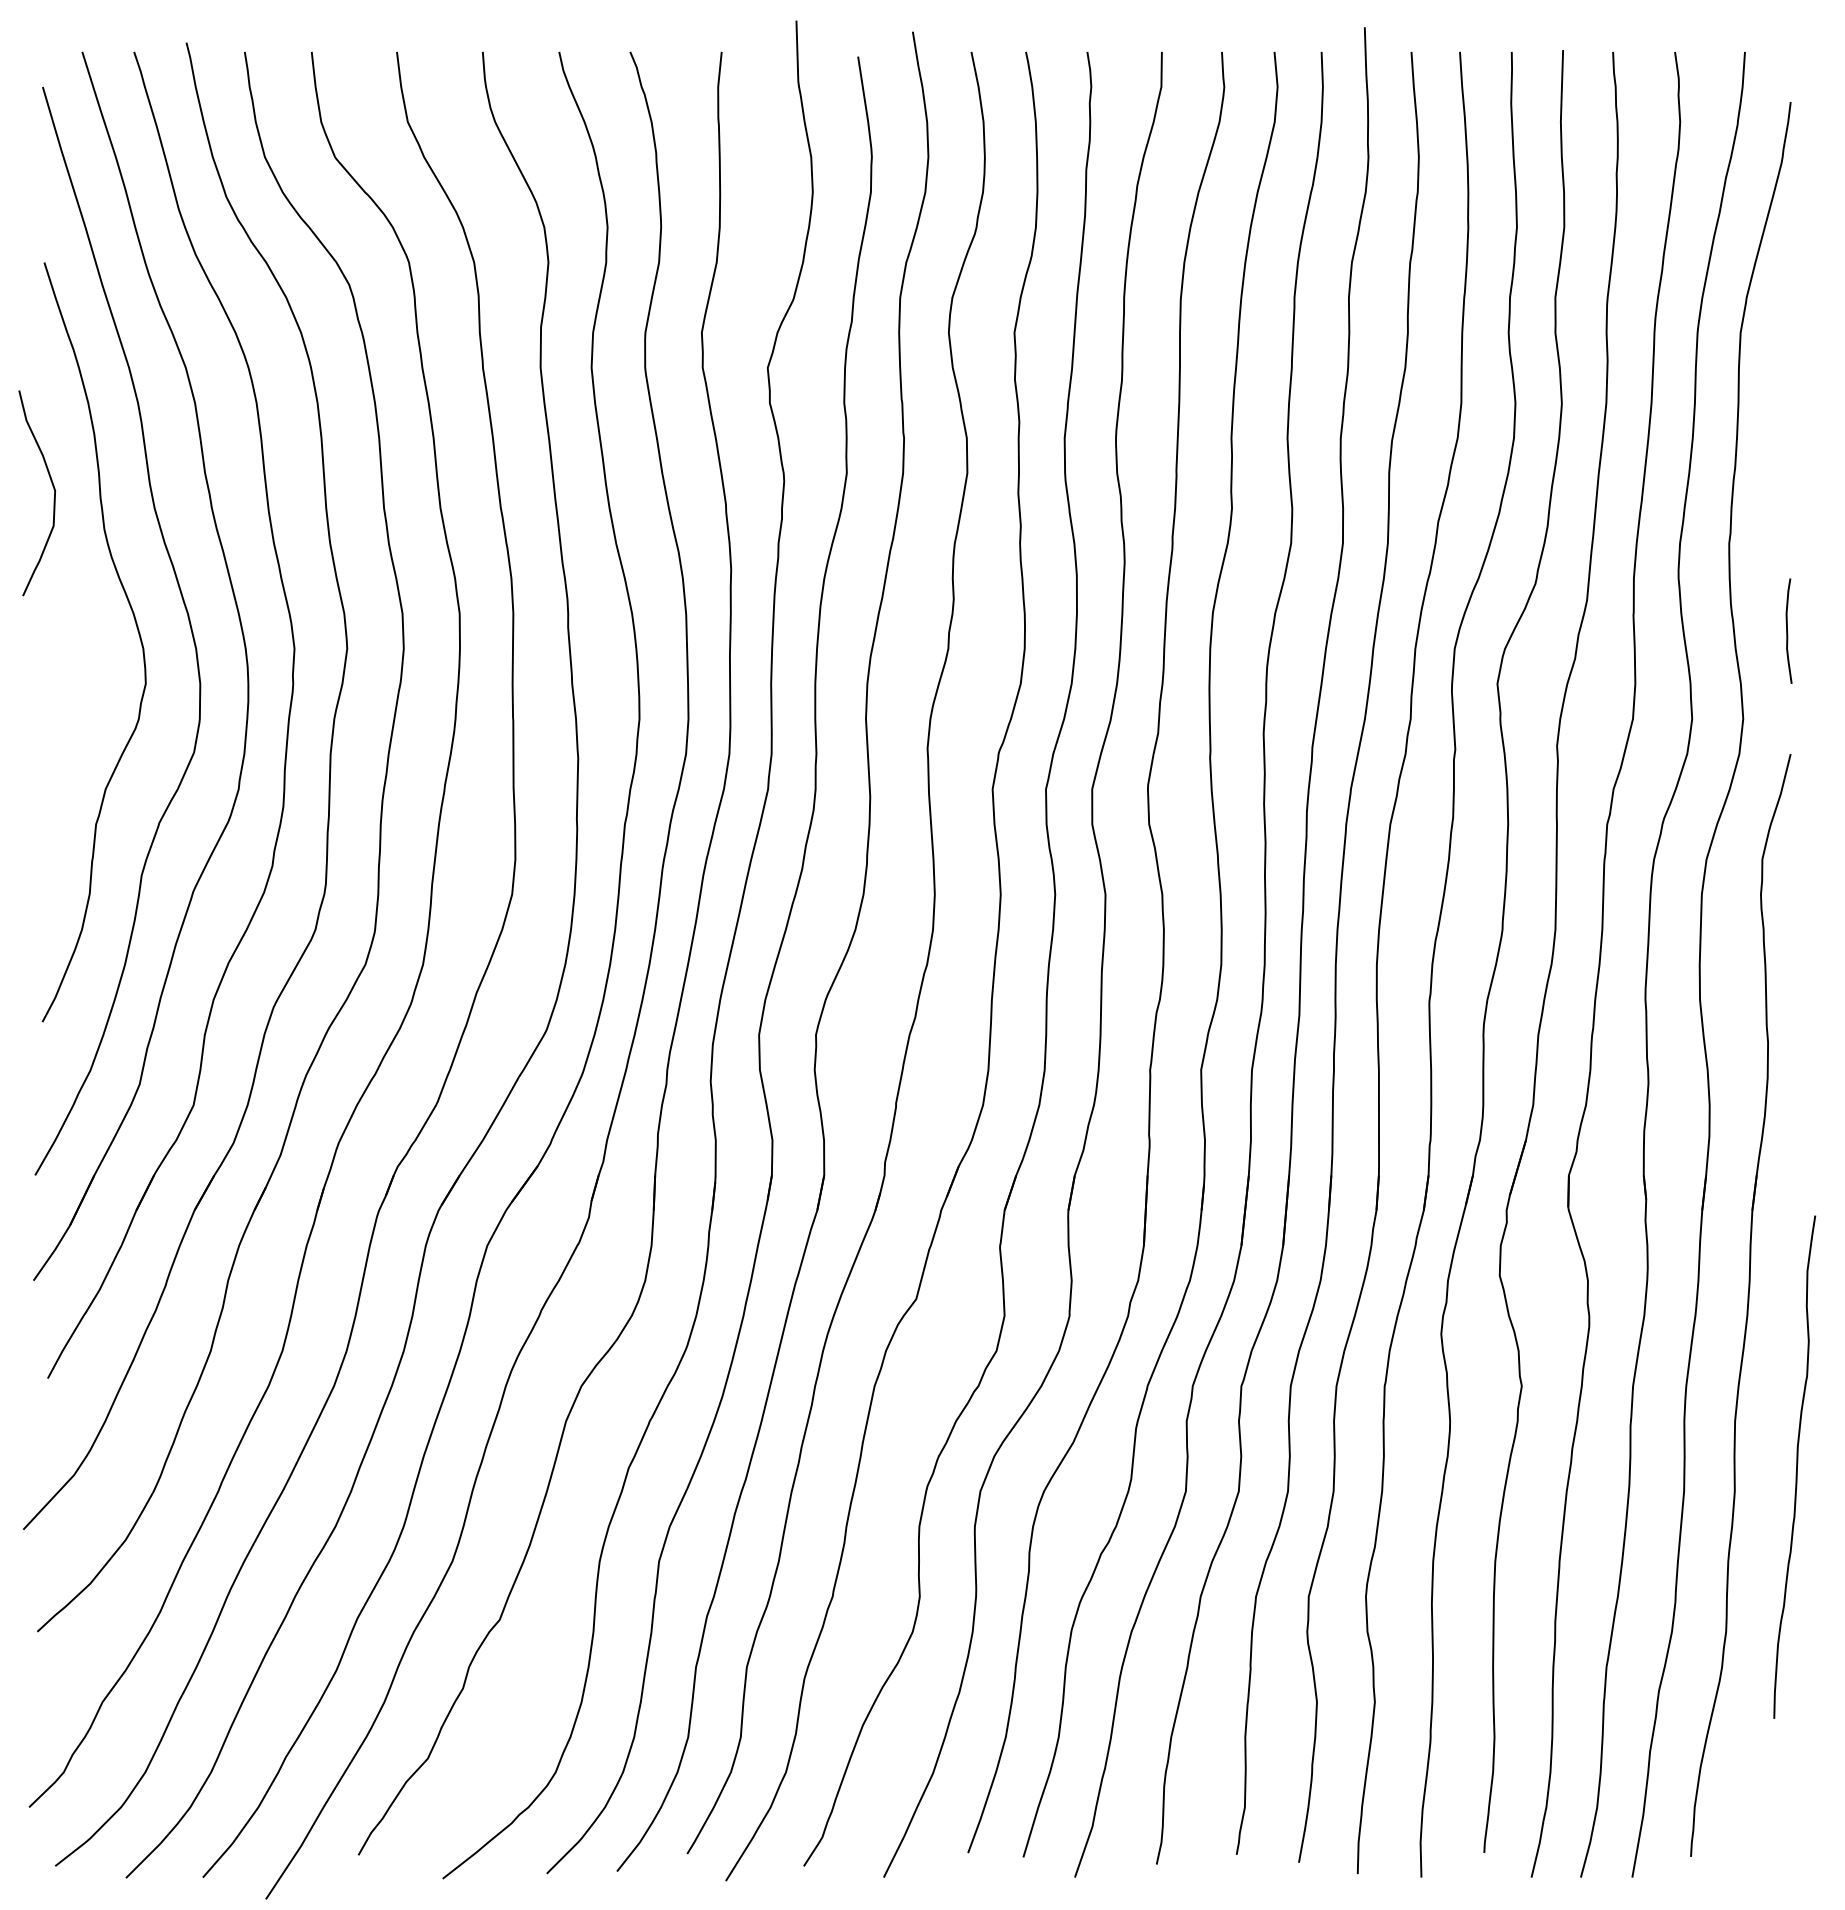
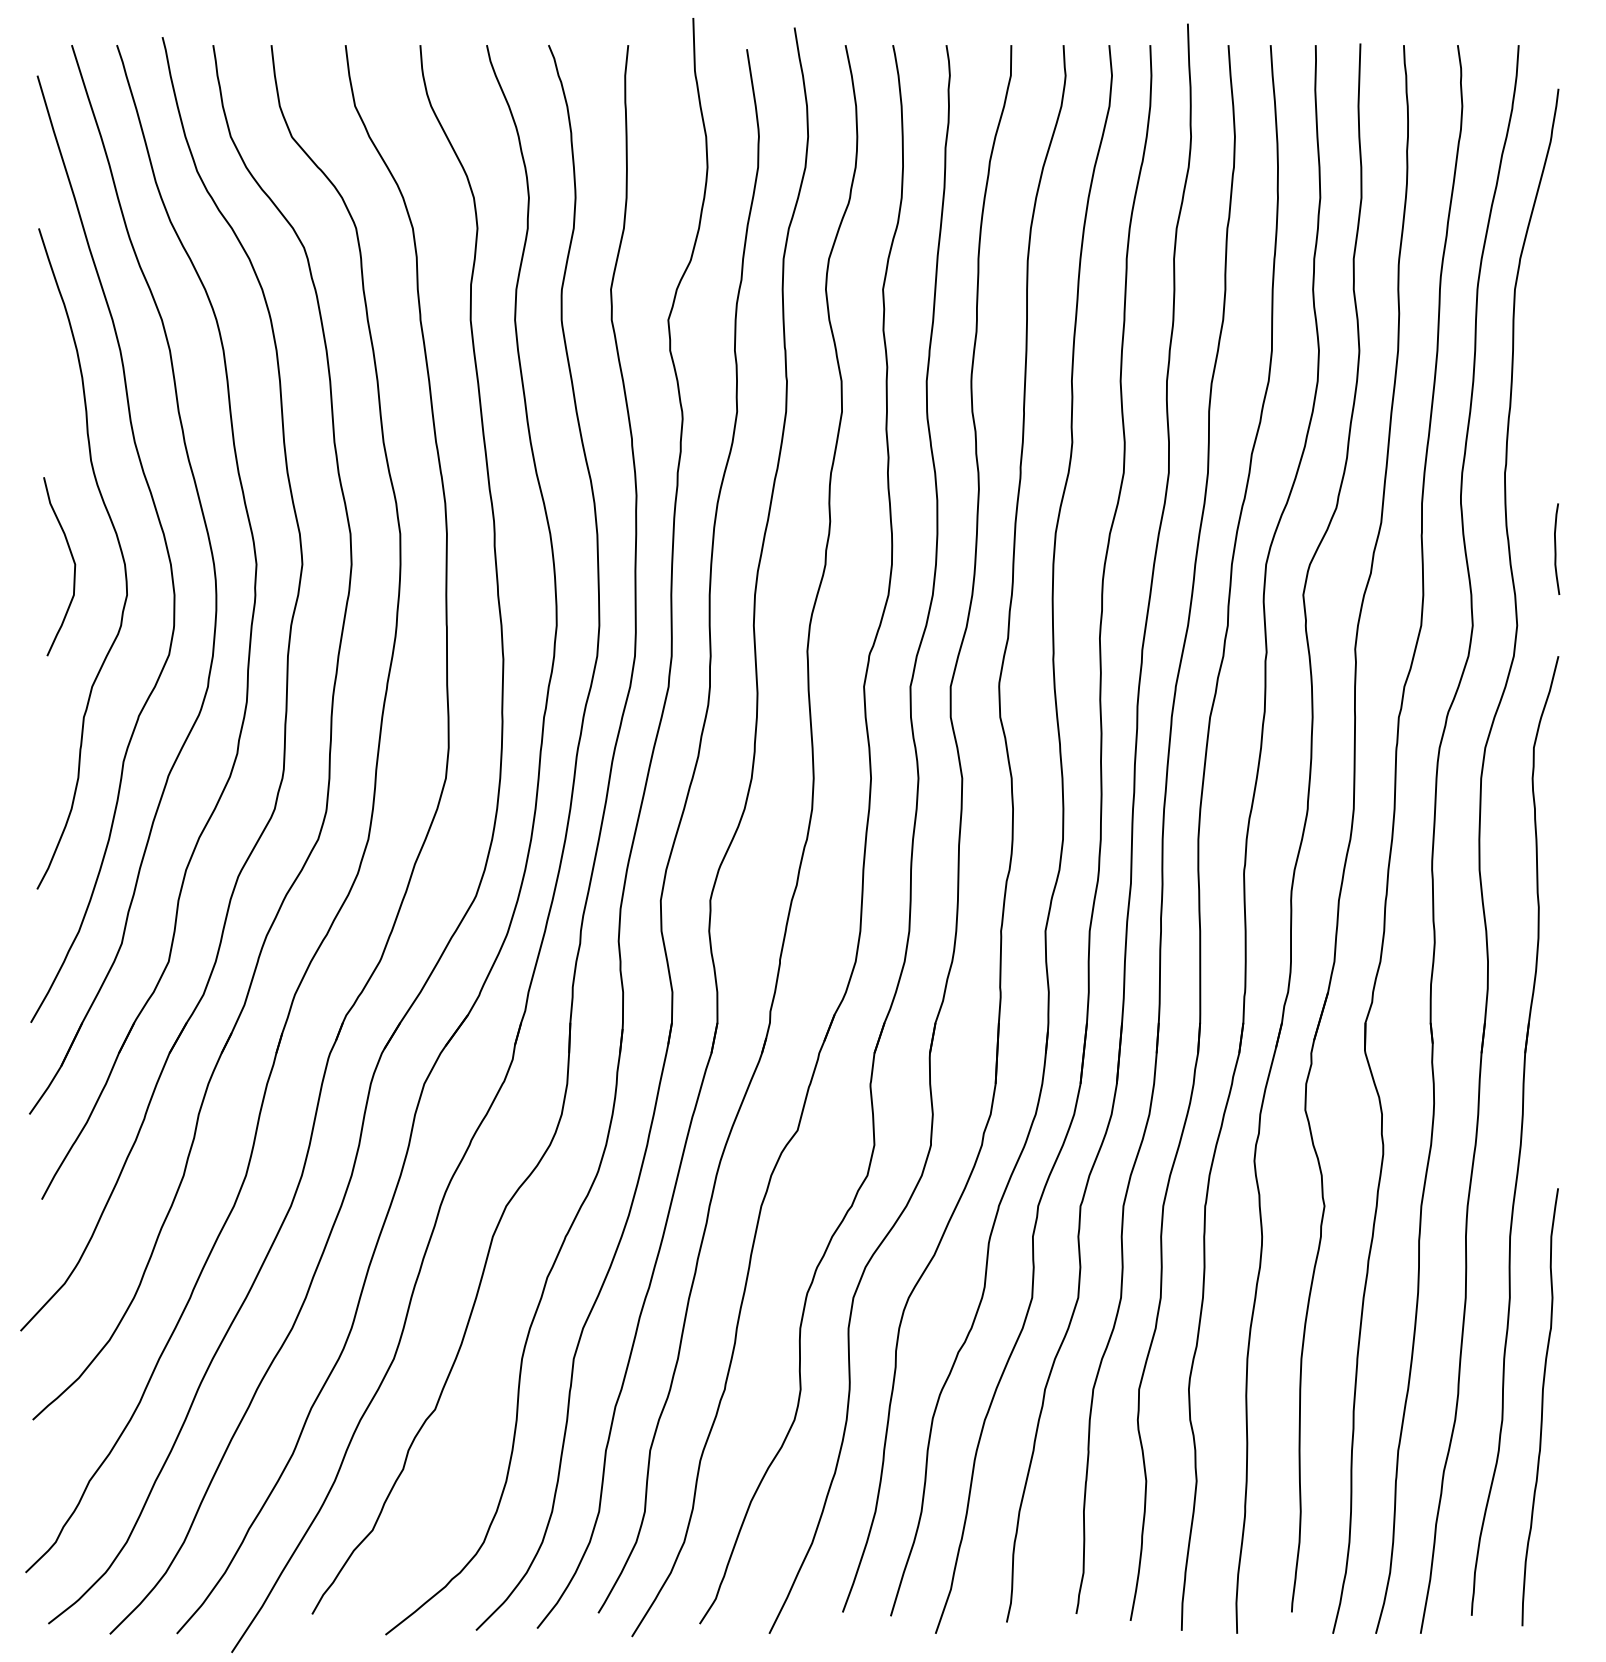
curve: (52, 486) -> (72, 560), moved
curve: (1796, 1466) -> (1541, 1406), moved

